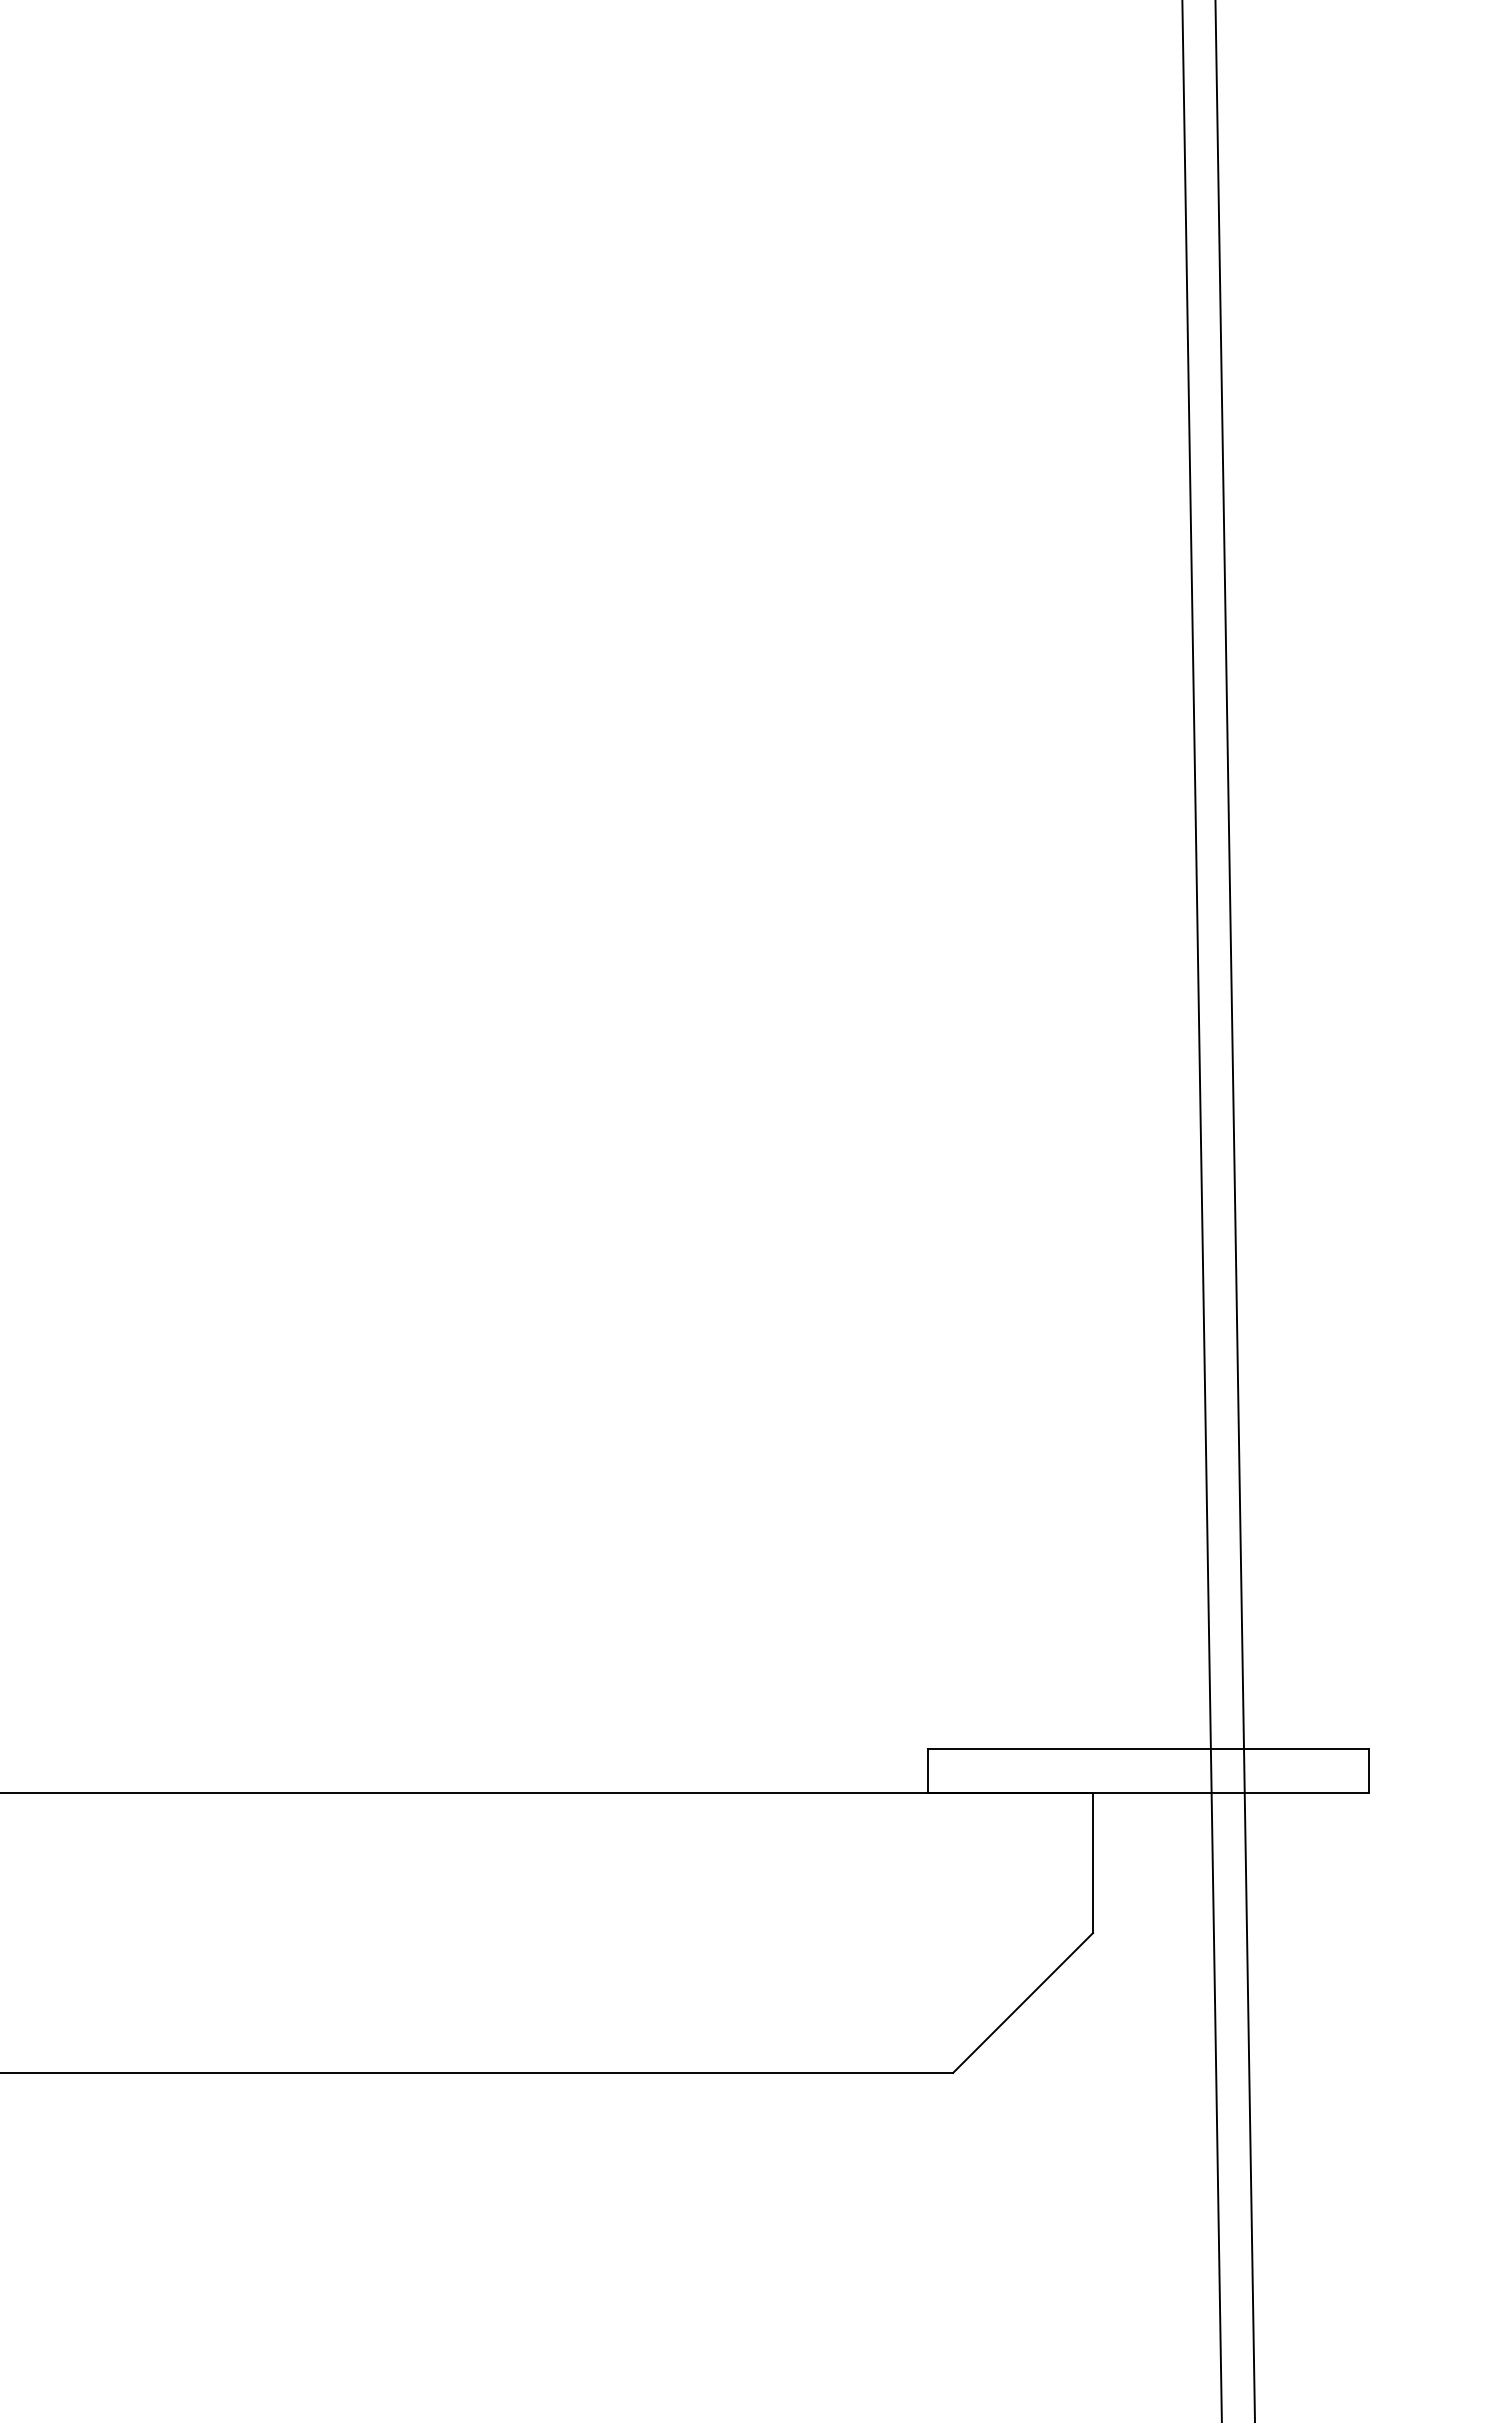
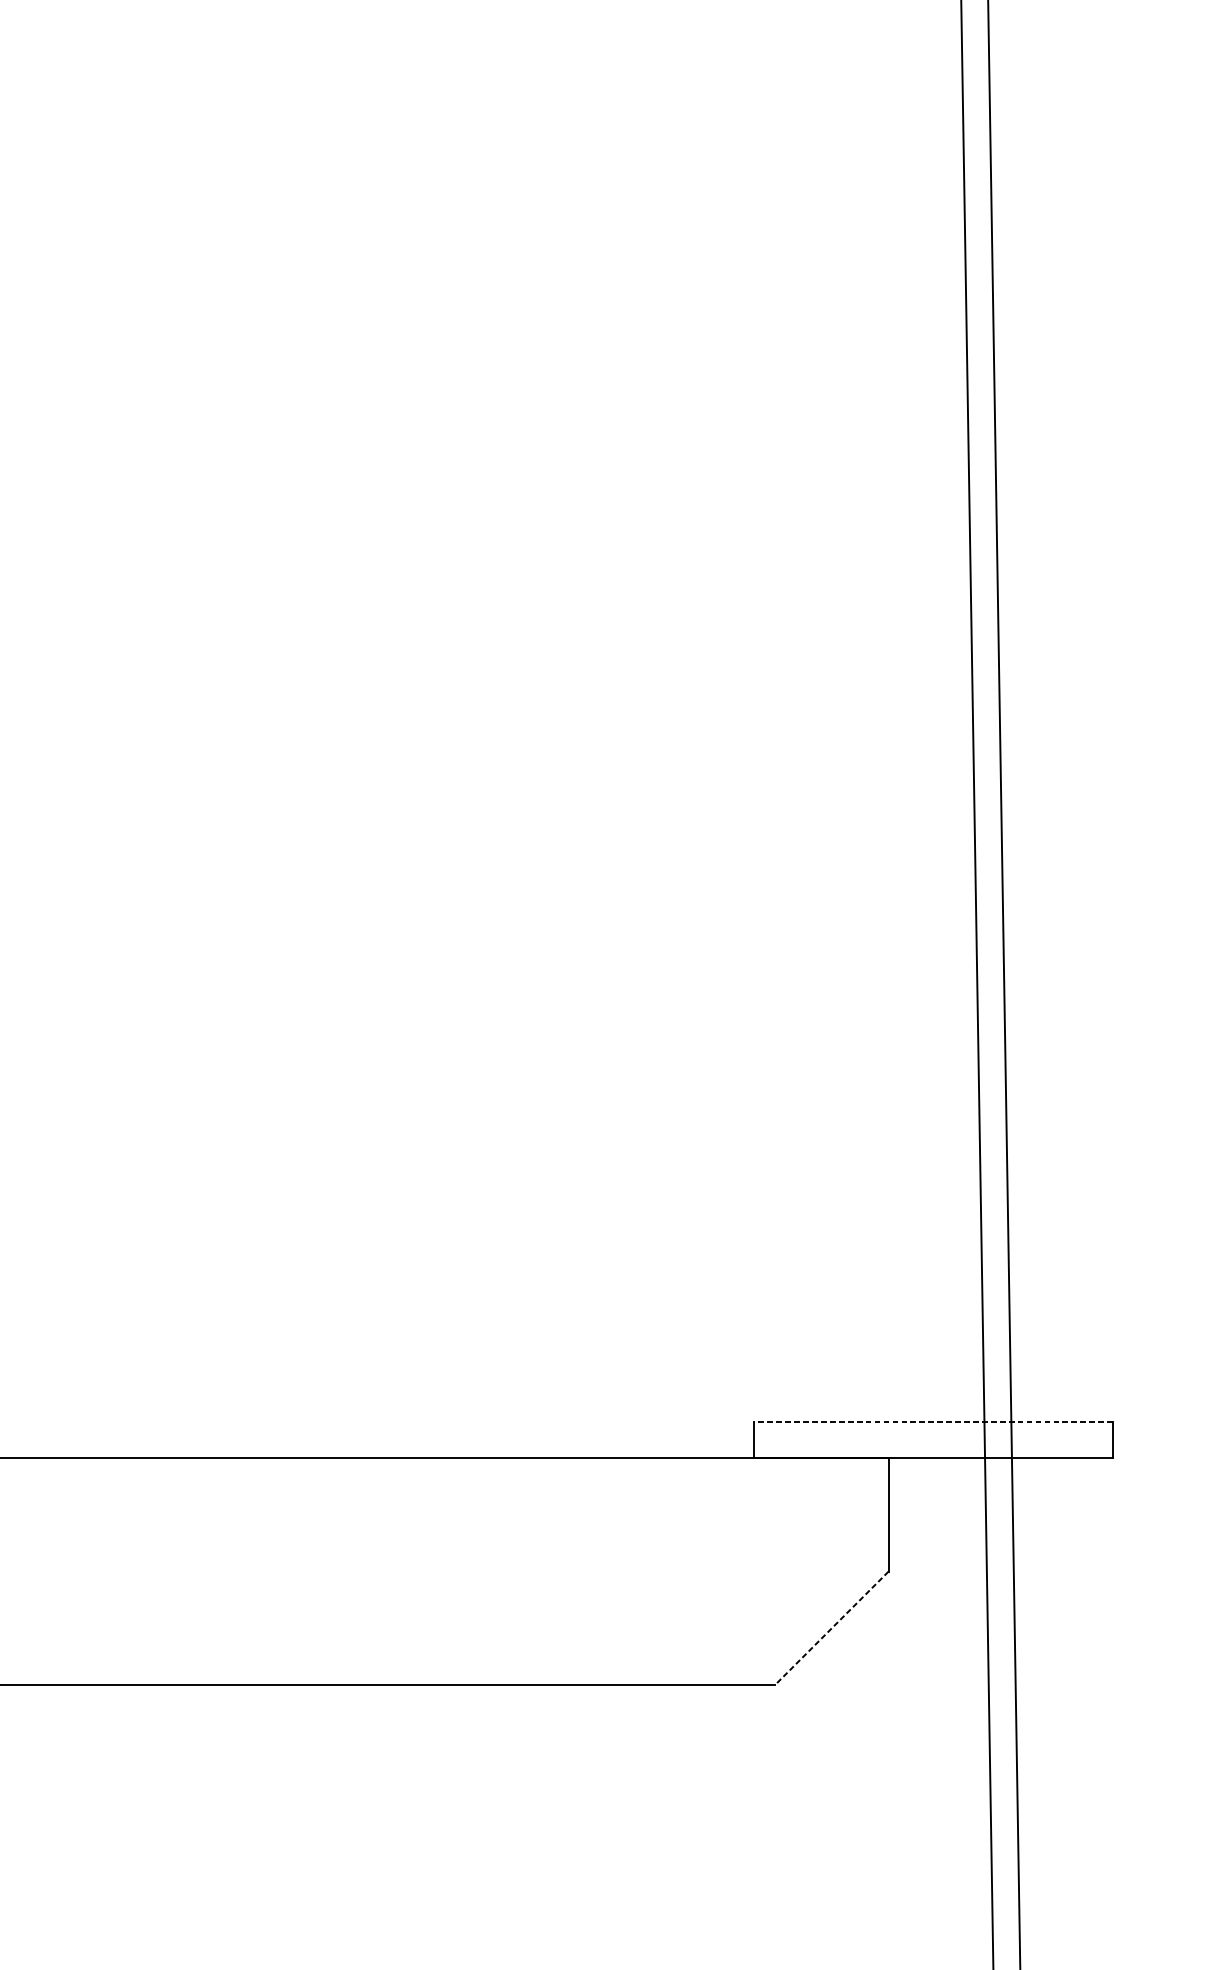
line: (1148, 1749) -> (933, 1422), solid -> dashed
line: (1023, 2002) -> (832, 1628), solid -> dashed

